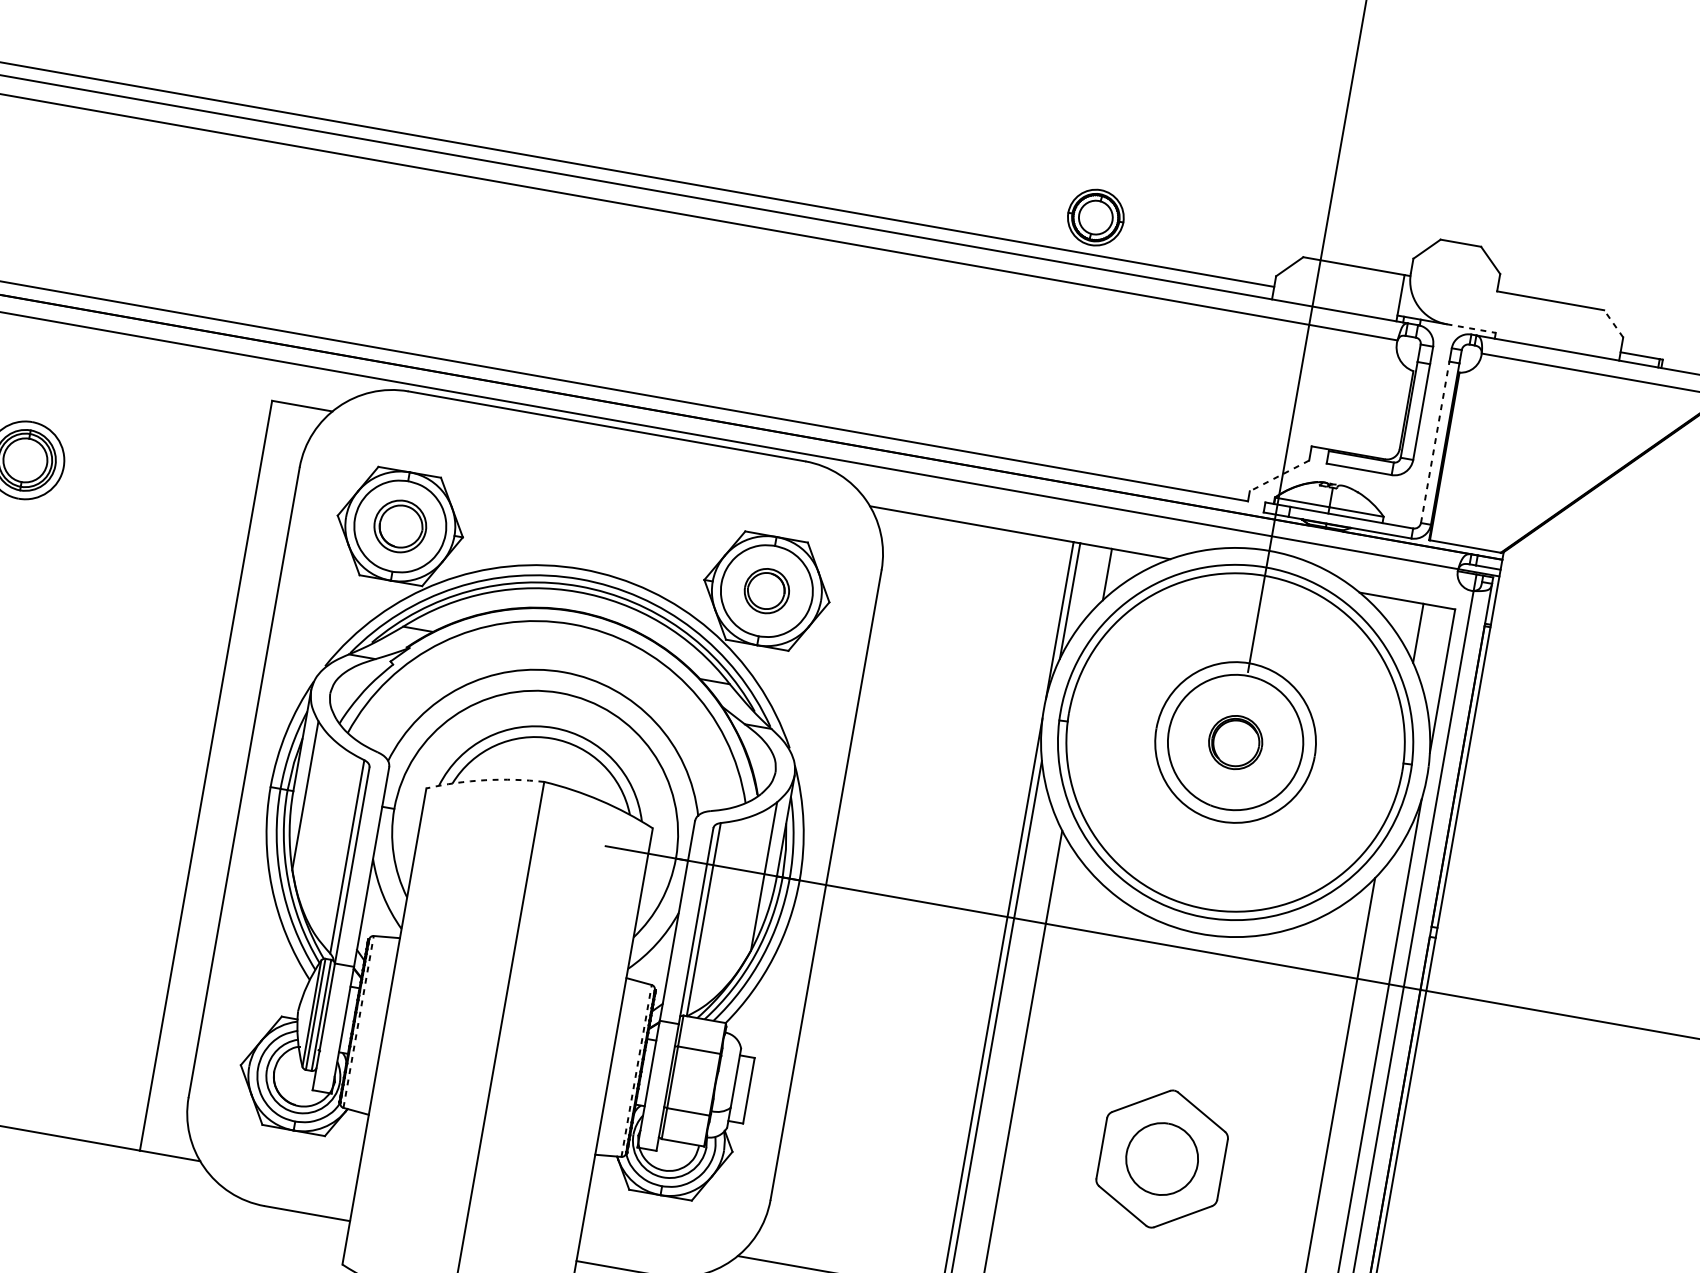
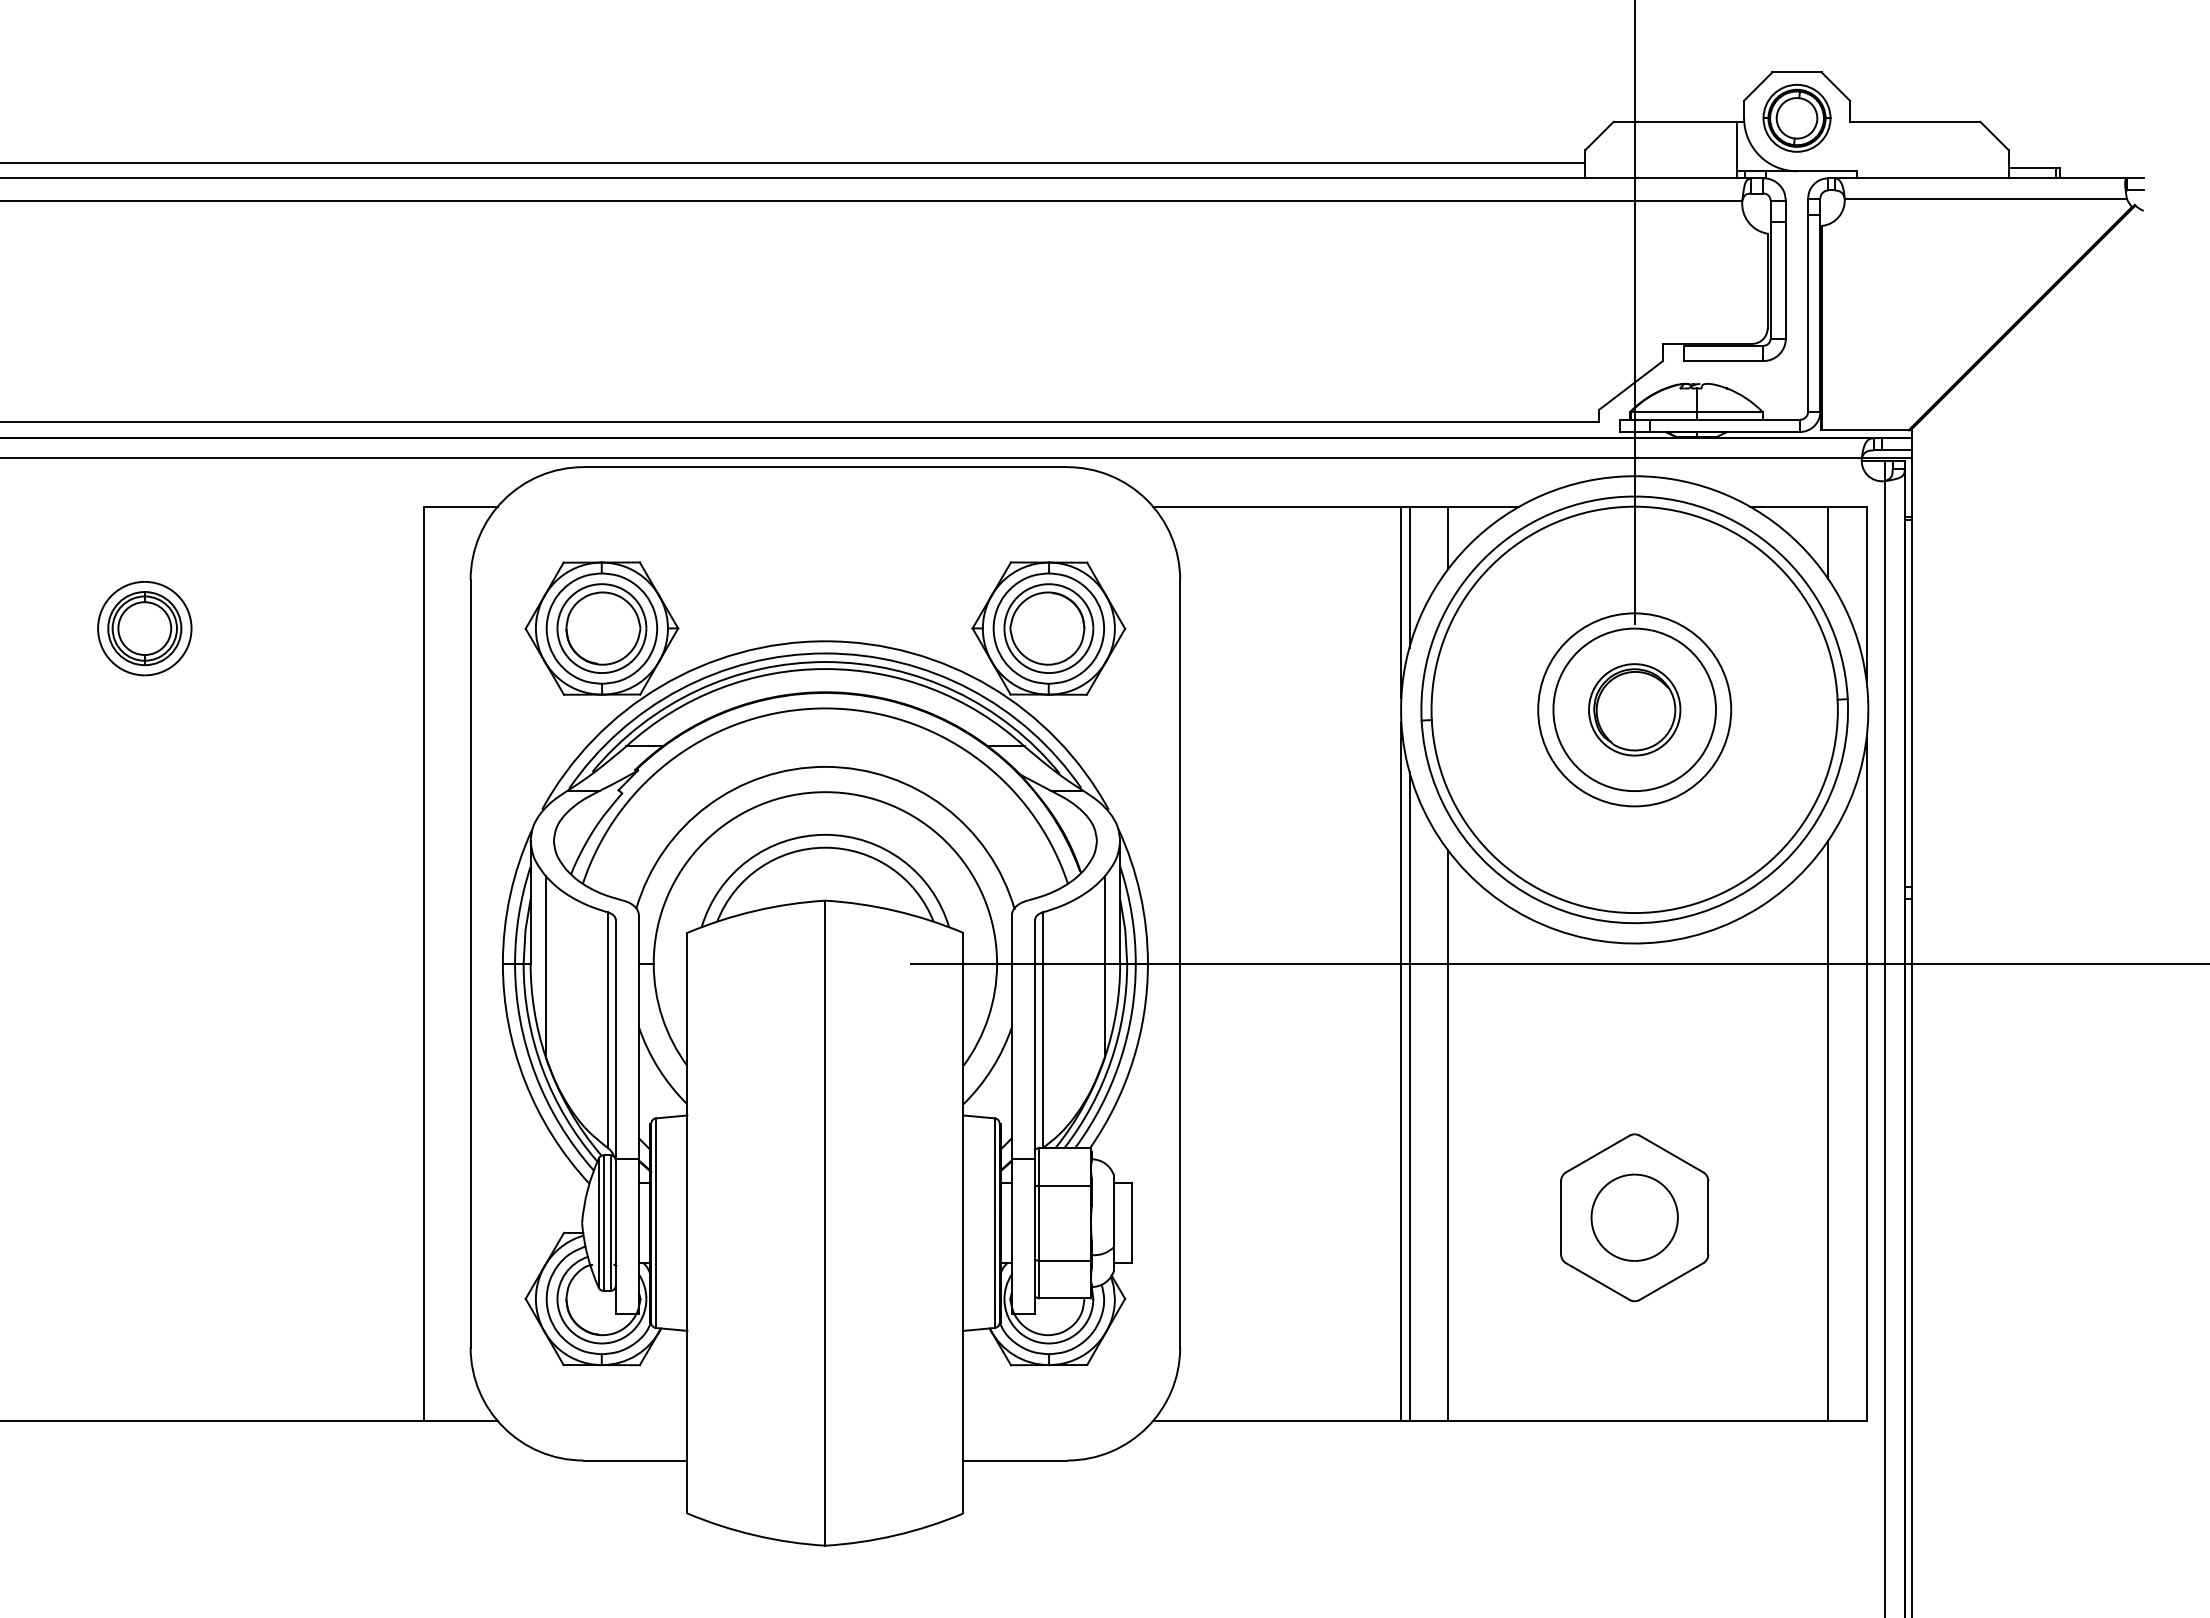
part: (1095, 217) -> (1796, 118), moved
line: (1613, 323) -> (1994, 135), dashed -> solid
line: (1471, 328) -> (1827, 171), dashed -> solid
line: (1435, 441) -> (1808, 312), dashed -> solid
line: (1279, 475) -> (1630, 385), dashed -> solid
part: (399, 526) -> (601, 628), size x1.43
part: (766, 590) -> (1048, 628), size x1.67
part: (1235, 742) -> (1634, 709), size x1.43
arc: (485, 779) -> (755, 910), dashed -> solid
line: (358, 1022) -> (655, 1223), dashed -> solid
line: (636, 1071) -> (994, 1223), dashed -> solid

